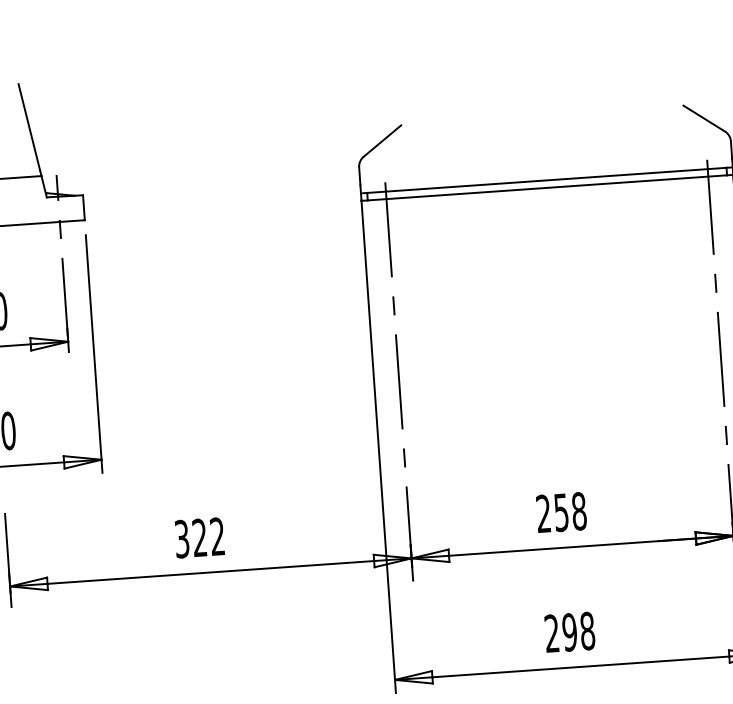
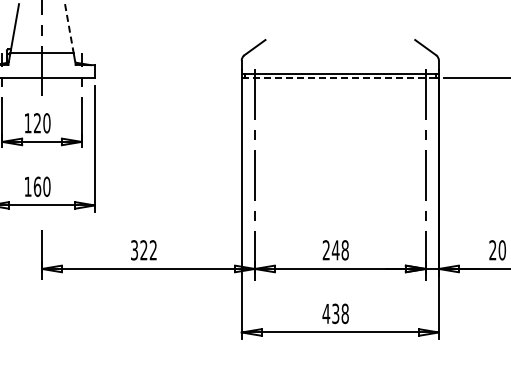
line: (30, 127) -> (69, 27), solid -> dashed
line: (545, 188) -> (339, 78), solid -> dashed
text: (560, 512) -> (335, 250), 258 -> 248
text: (559, 632) -> (330, 313), 298 -> 438

